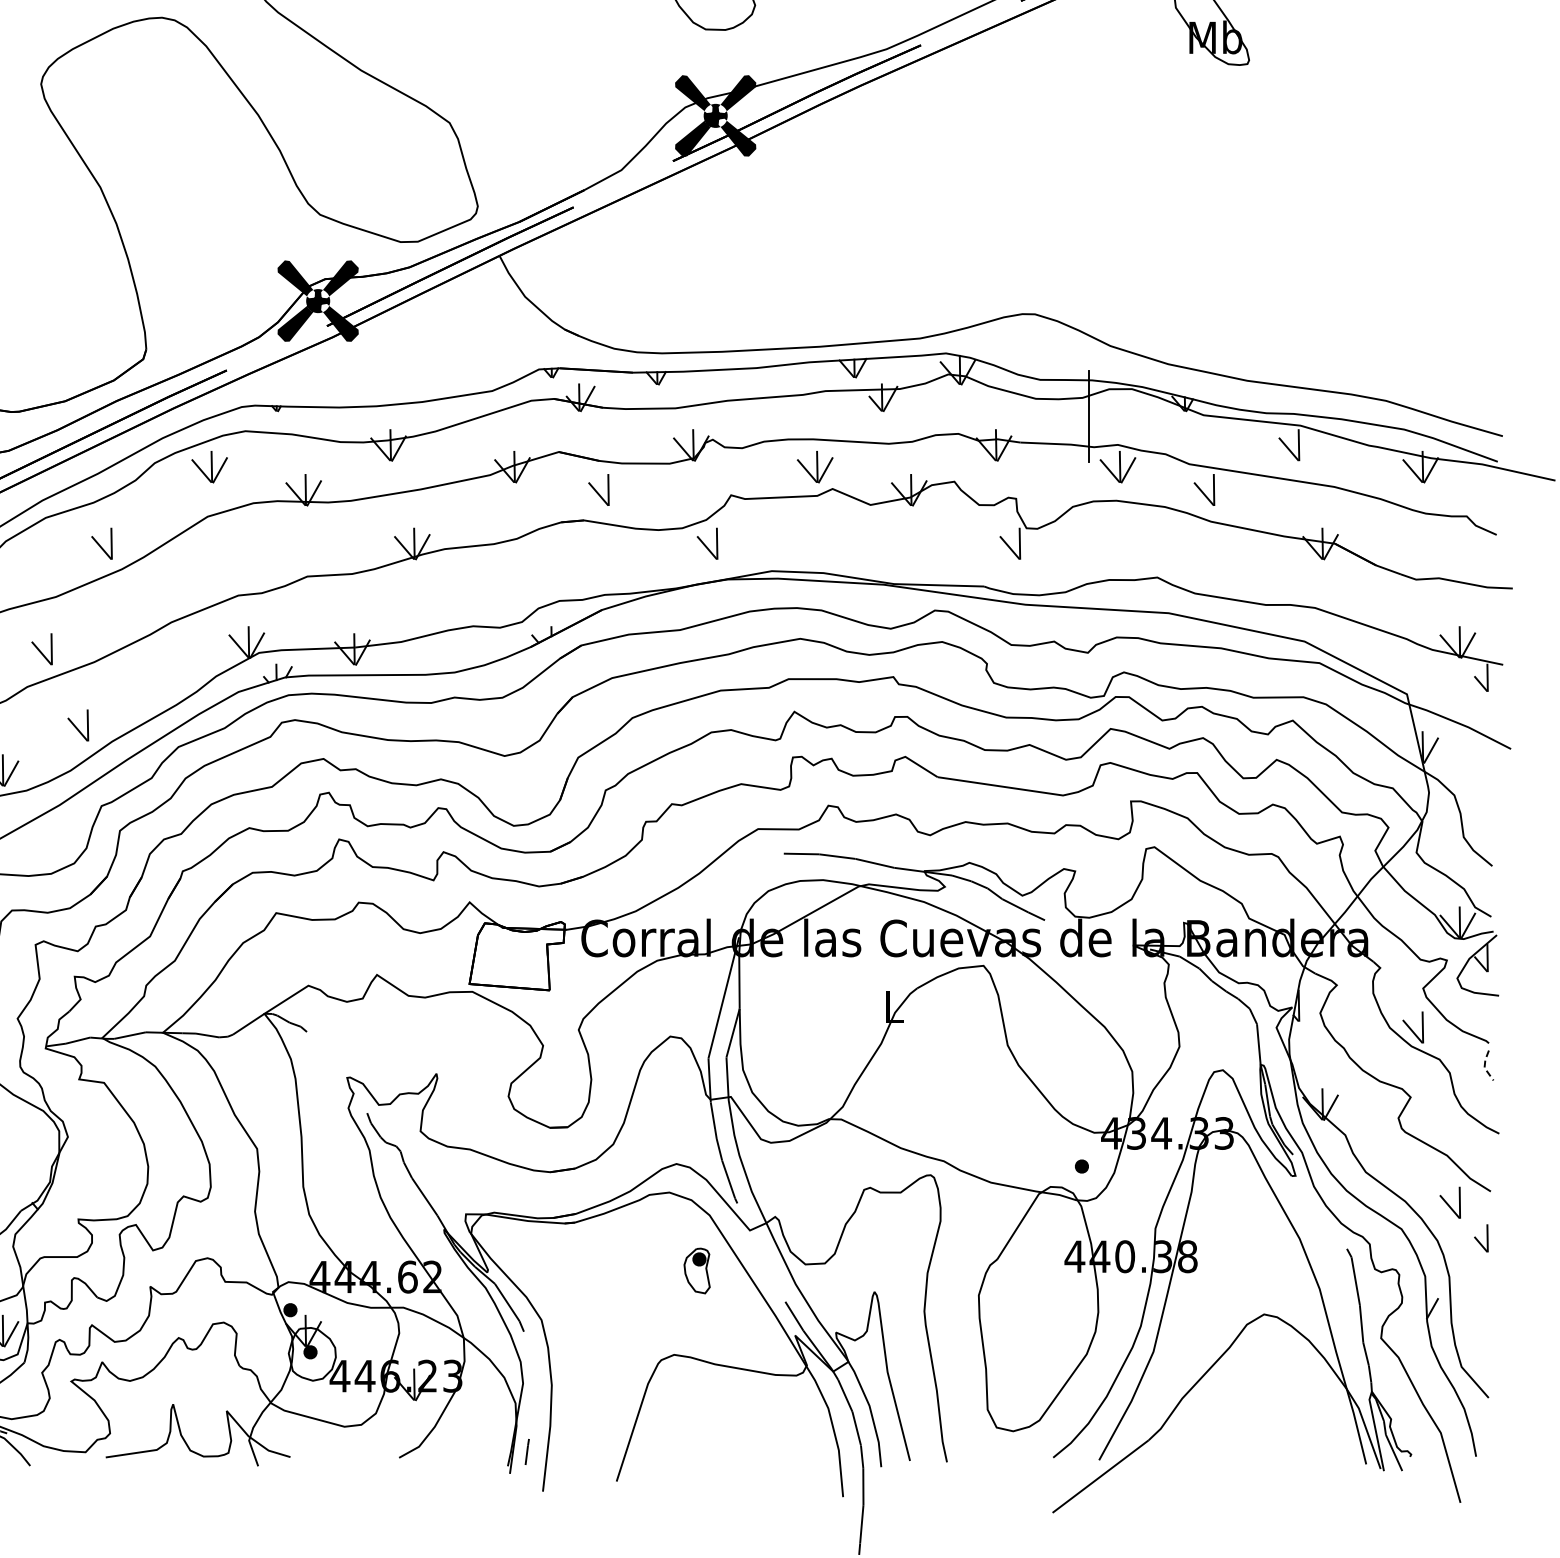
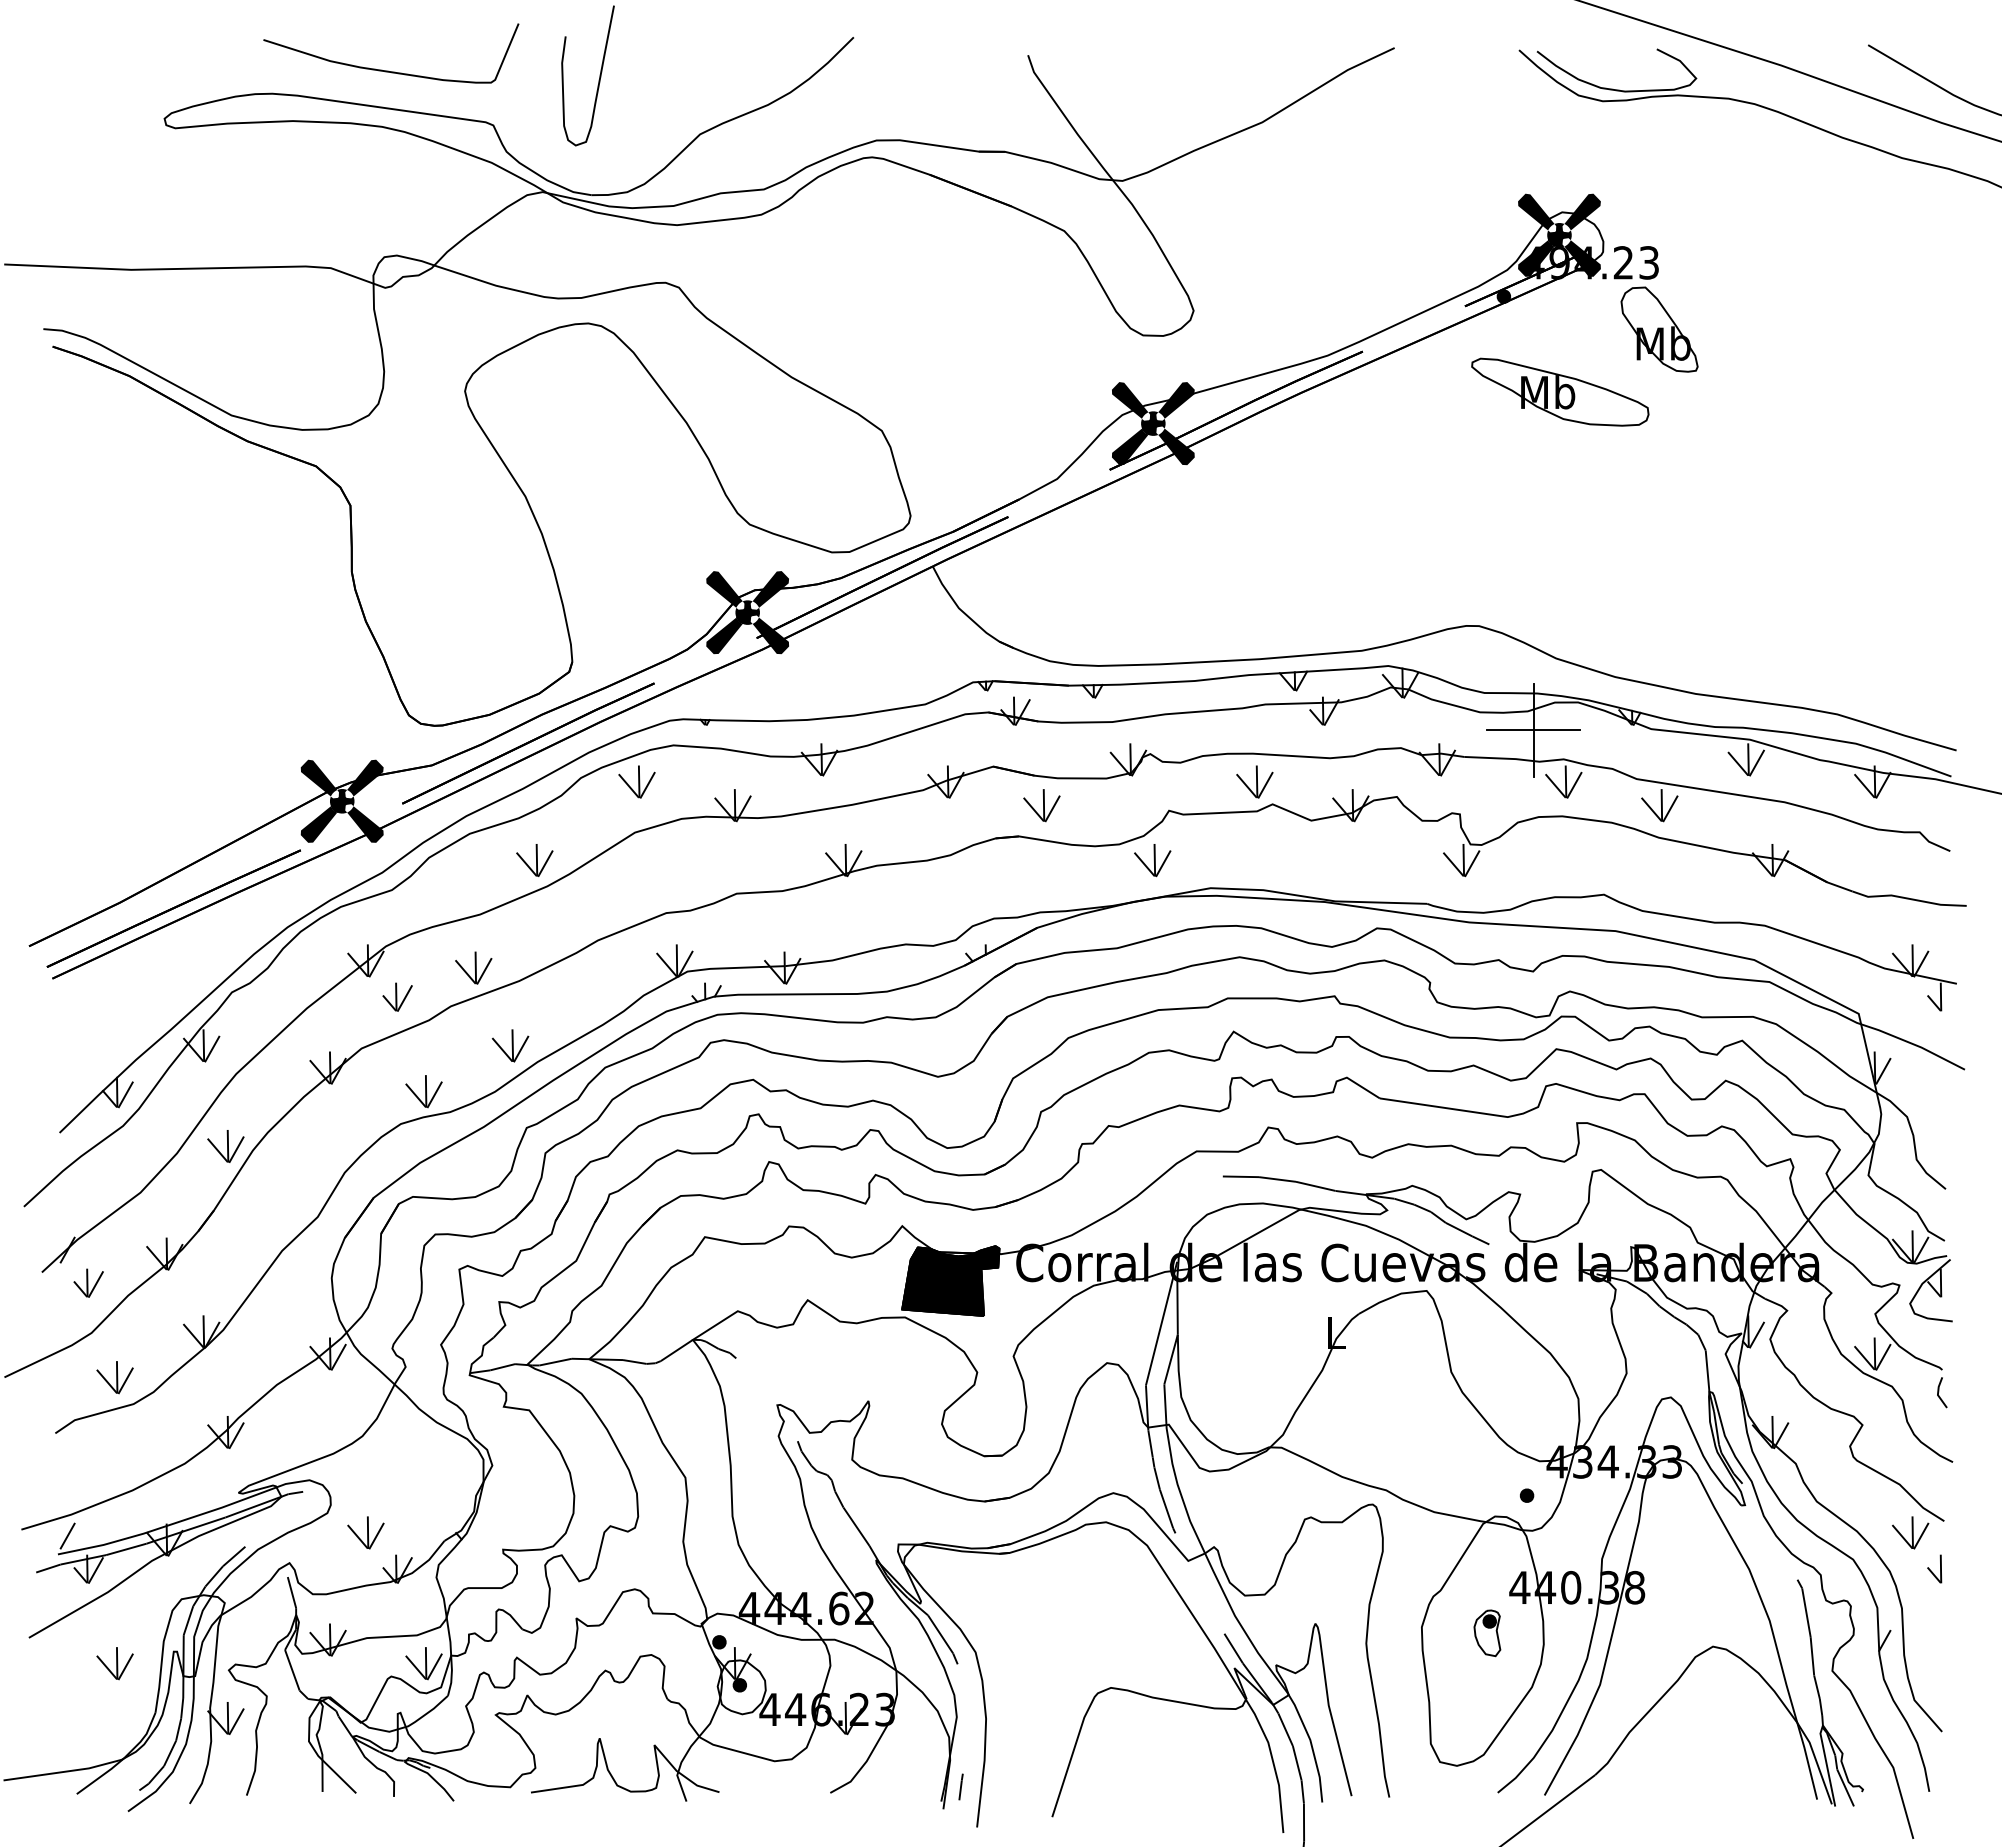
part: (1114, 84) -> (1560, 391), added
line: (1088, 416) -> (1533, 730), added
line: (1306, 447) -> (1756, 762), added
line: (616, 493) -> (1052, 808), added
line: (1222, 493) -> (1670, 808), added
line: (120, 546) -> (545, 863), added
line: (725, 546) -> (1163, 863), added
line: (1028, 546) -> (1472, 863), added
line: (60, 651) -> (484, 970), added
line: (96, 728) -> (521, 1048), added
fill: (516, 955) -> (950, 1280), added
line: (1306, 1008) -> (1756, 1334), added
line: (1431, 1030) -> (1883, 1356), added
line: (1485, 1066) -> (1938, 1393), dashed -> solid
line: (1468, 1205) -> (1921, 1535), added
part: (697, 1271) -> (1487, 1633), moved

